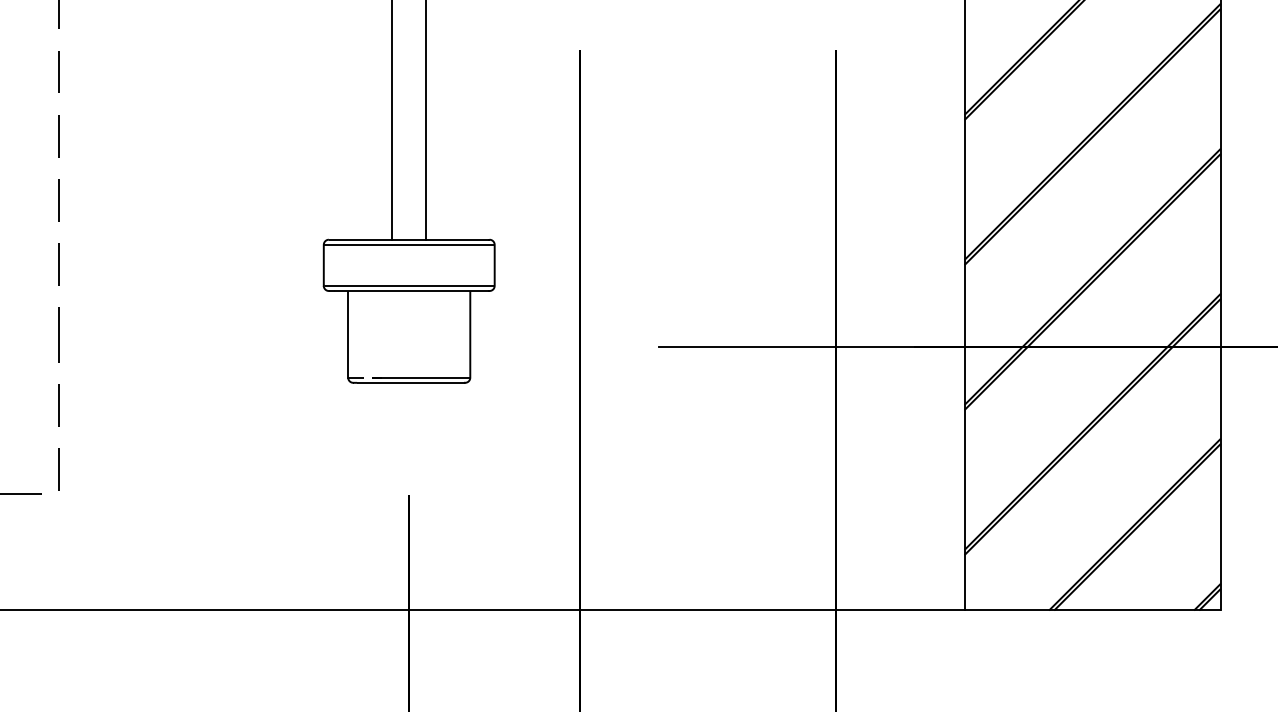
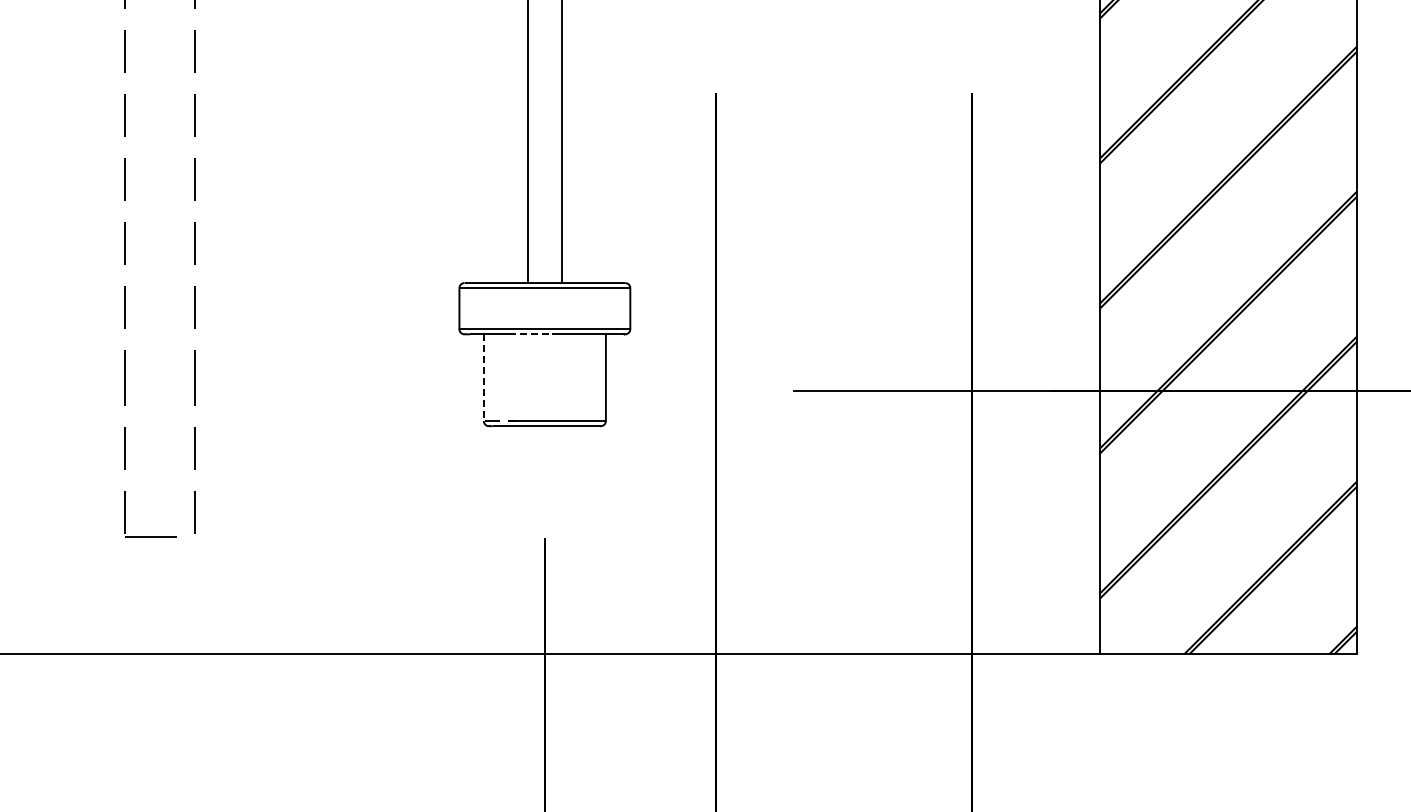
line: (394, 291) -> (530, 334), solid -> dashed
line: (347, 336) -> (483, 379), solid -> dashed

